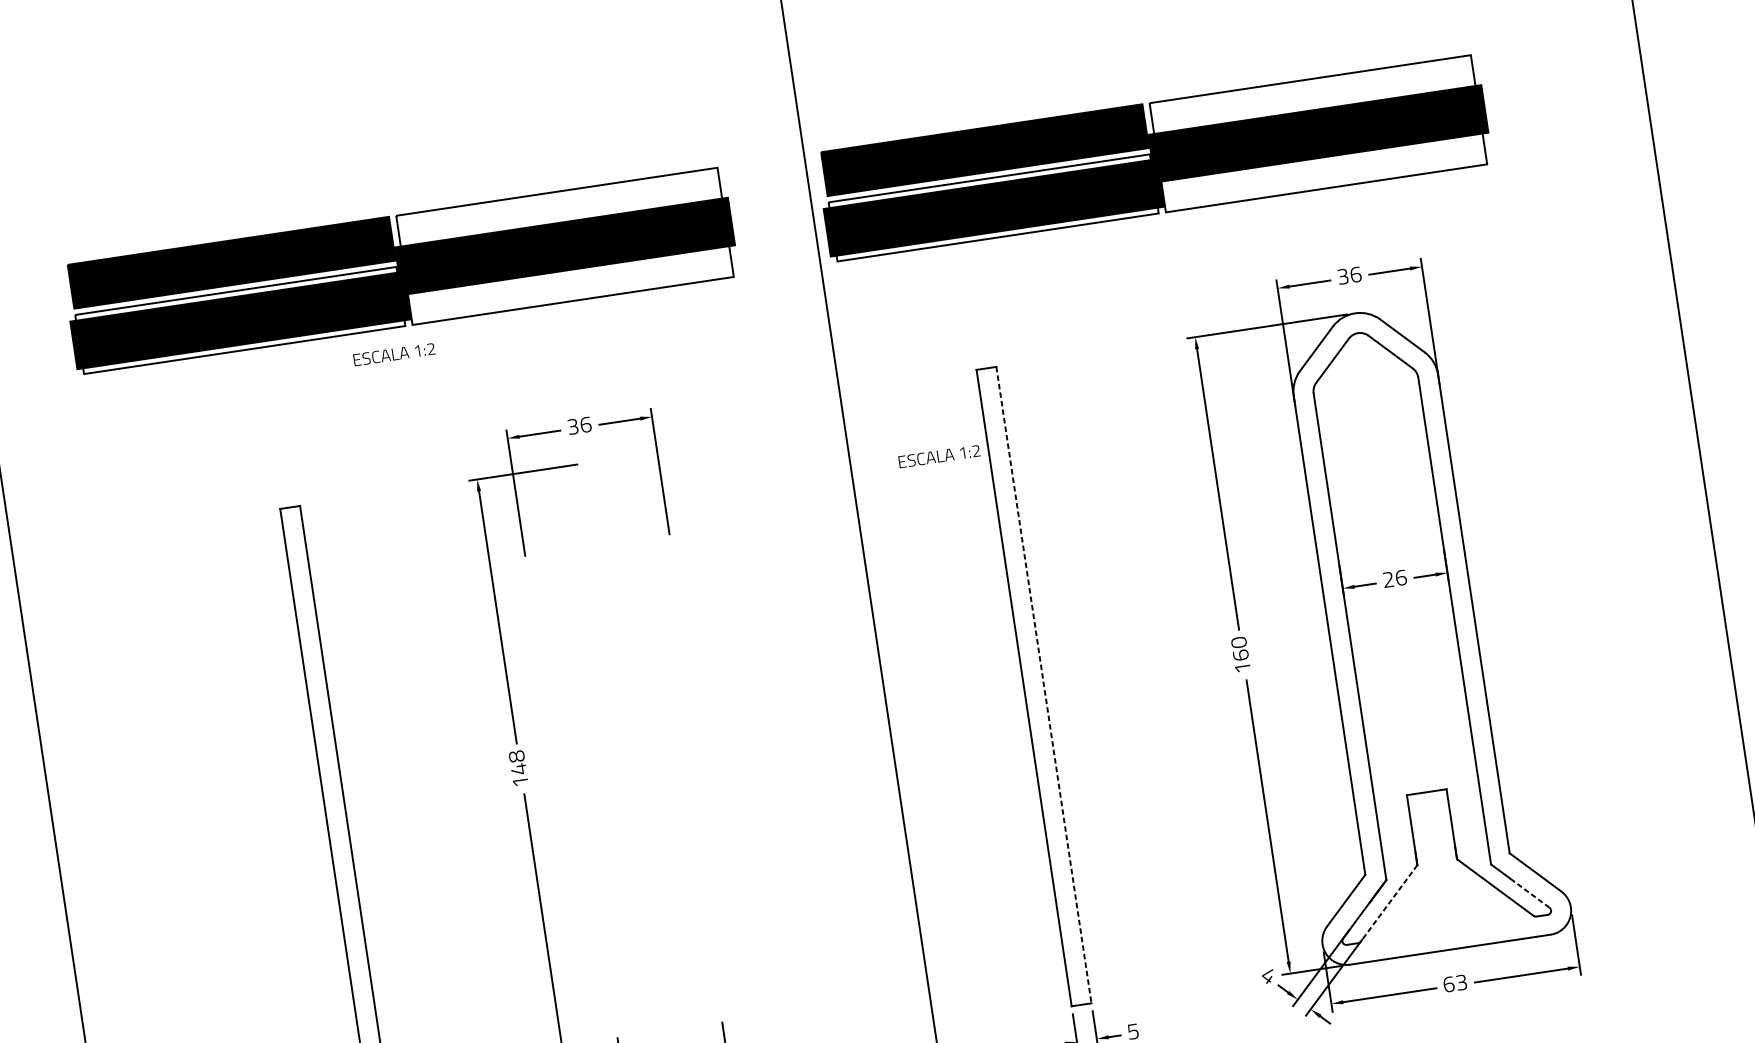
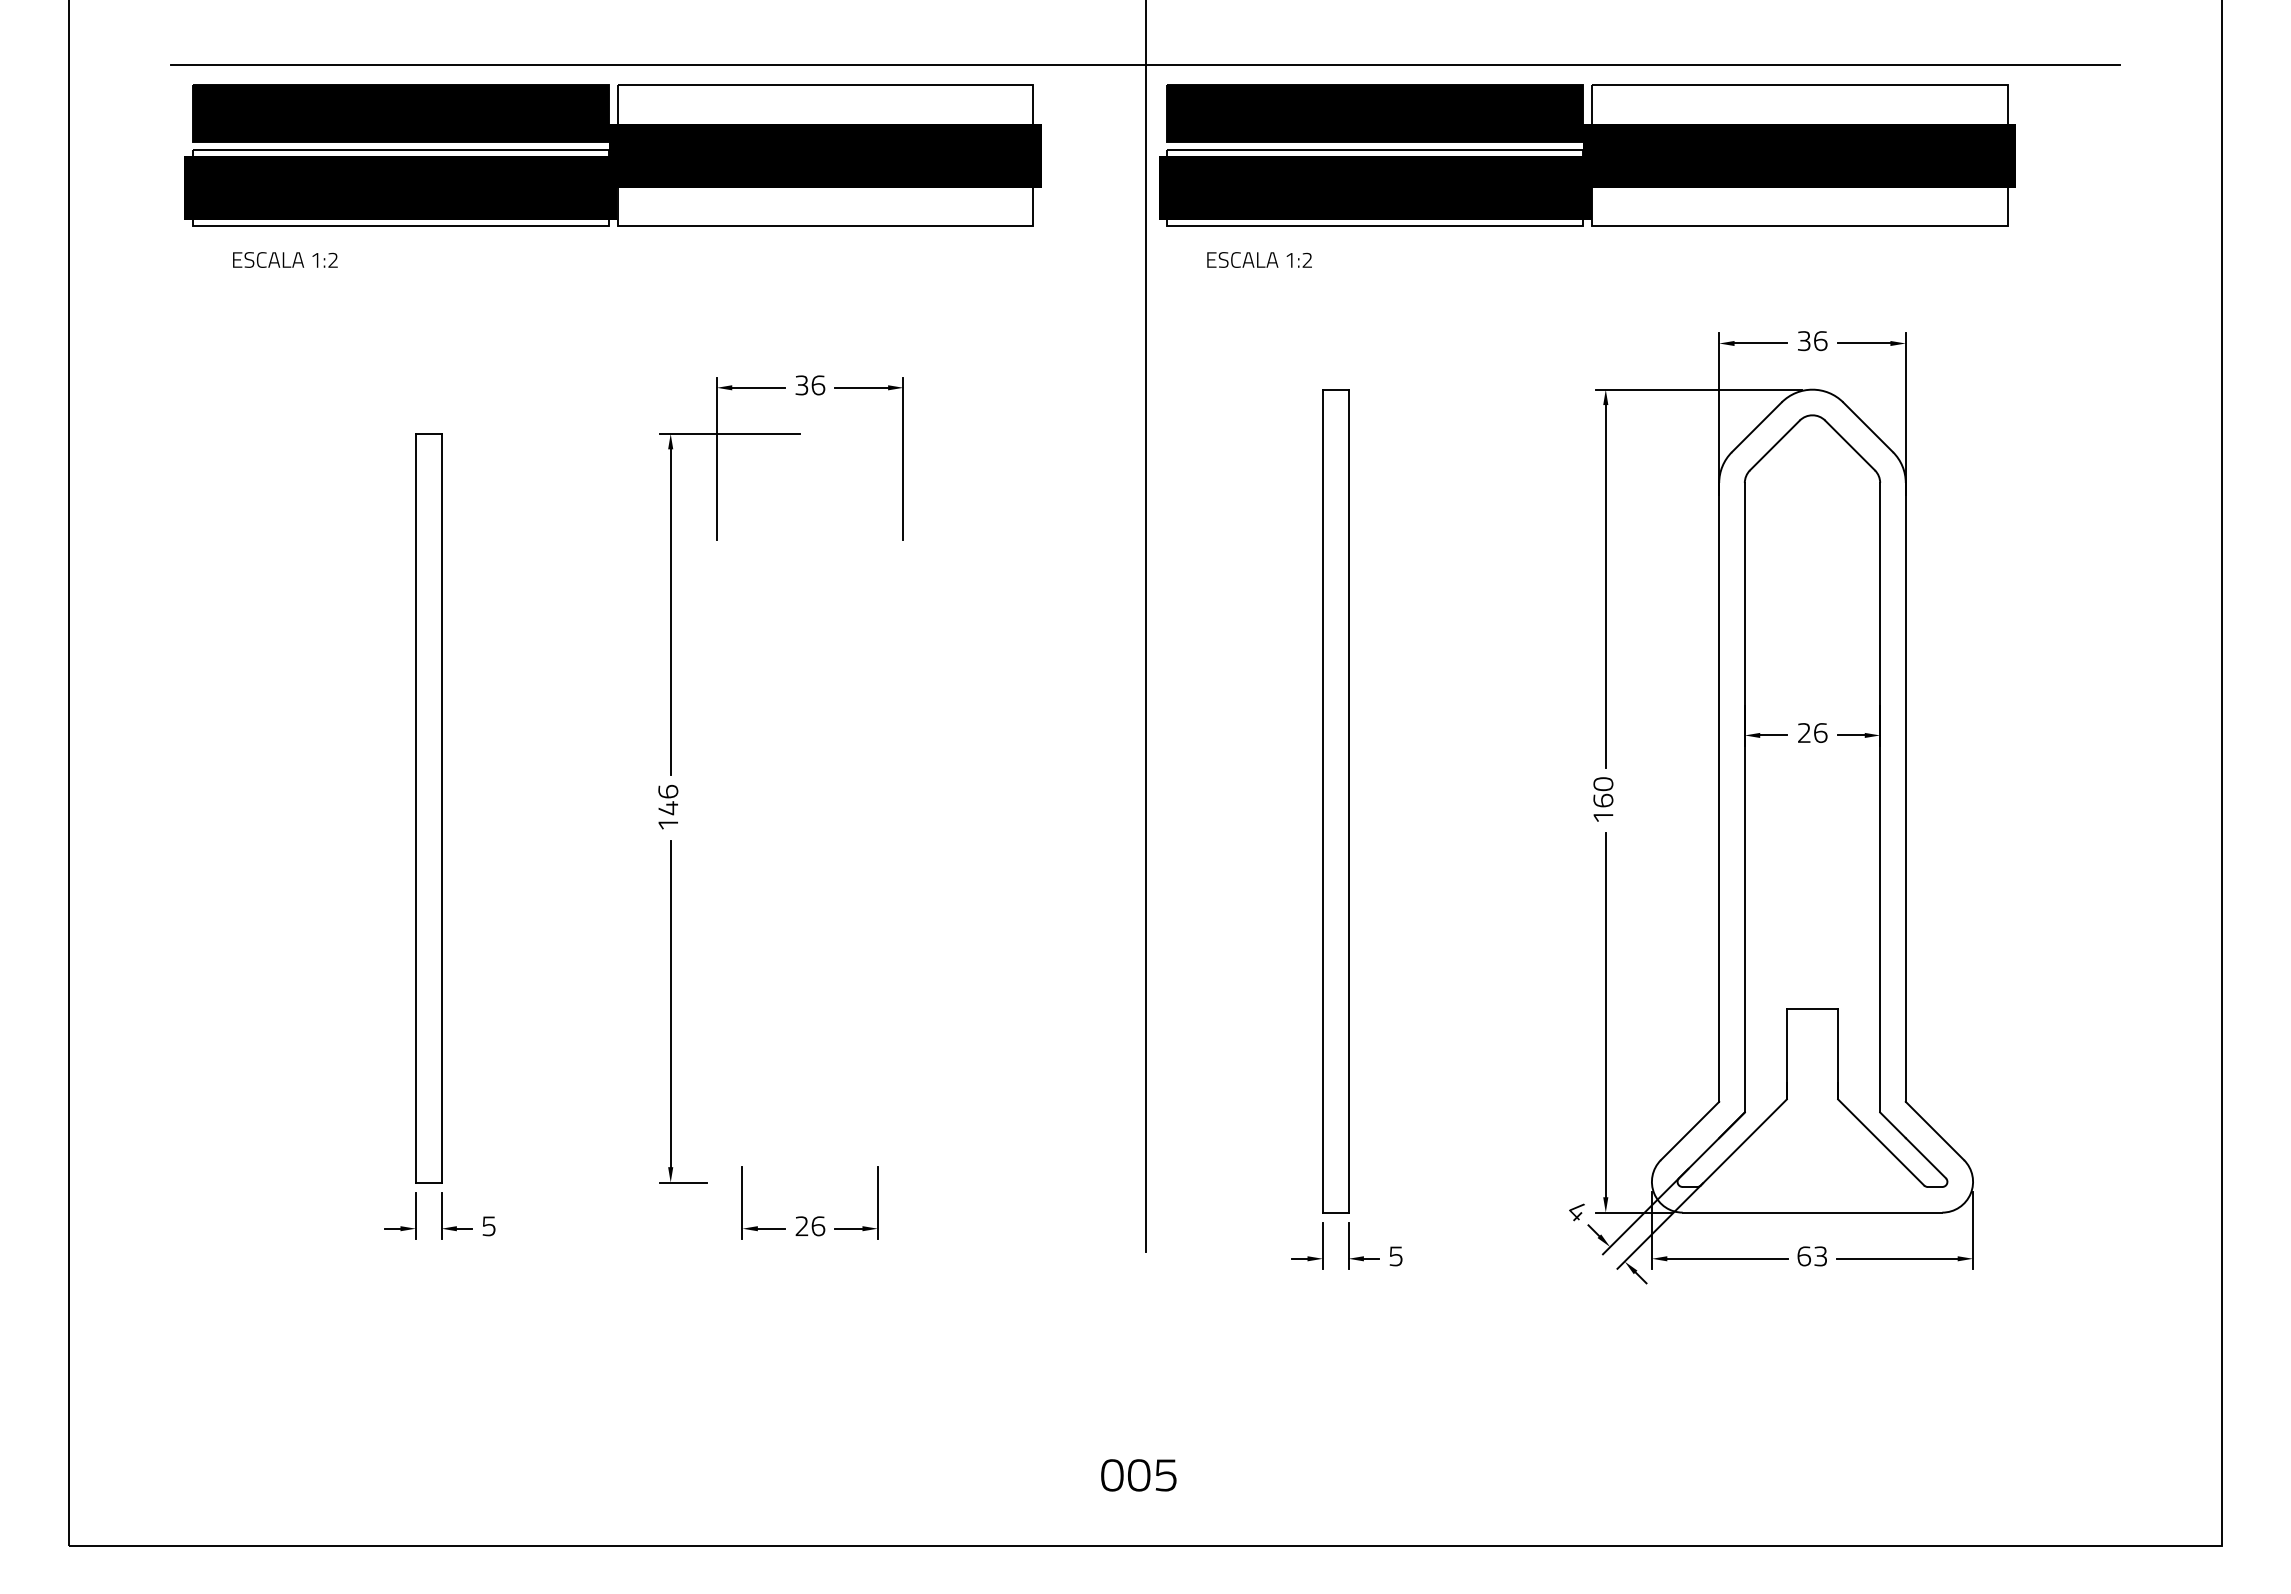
line: (801, 138) -> (1145, 64), added
text: (394, 353) -> (285, 259), moved
text: (939, 455) -> (1259, 259), moved
line: (1043, 685) -> (1348, 801), dashed -> solid
text: (516, 756) -> (668, 791), 148 -> 146
line: (1531, 894) -> (1925, 1157), dashed -> solid
line: (1388, 903) -> (1743, 1142), dashed -> solid

